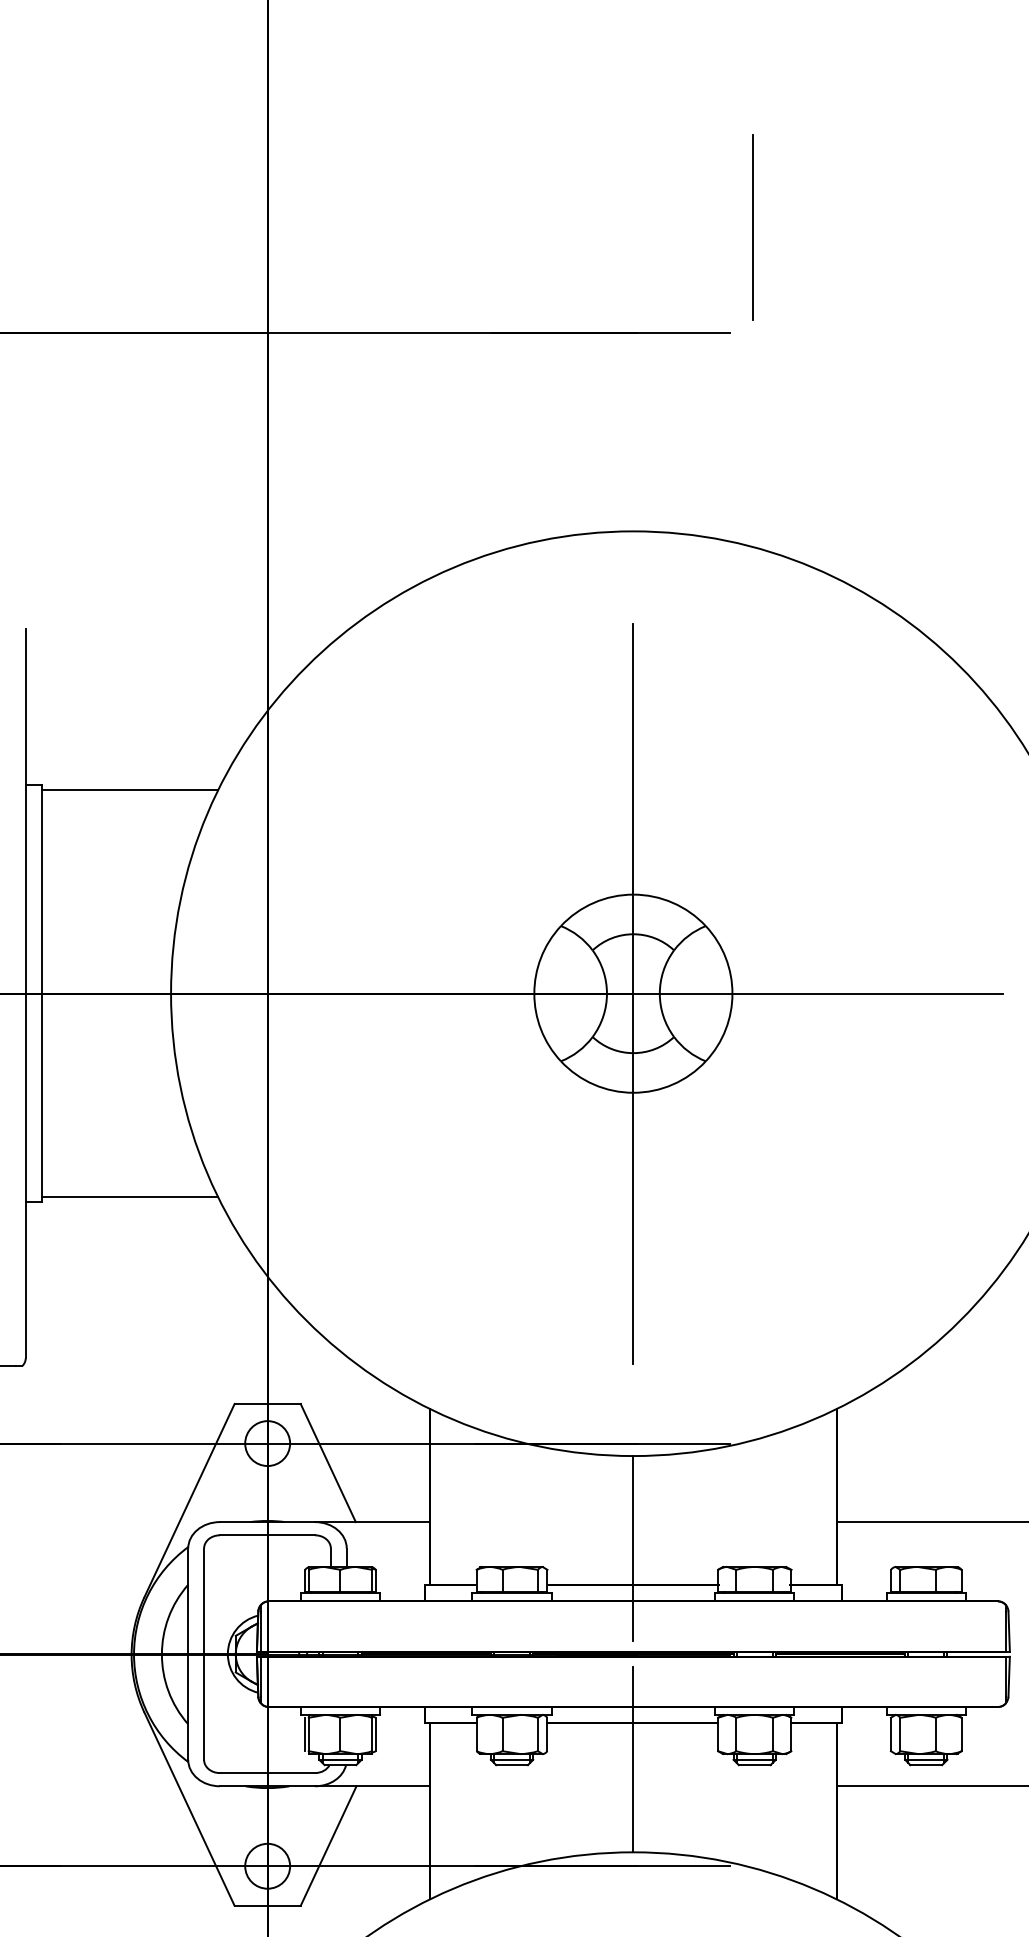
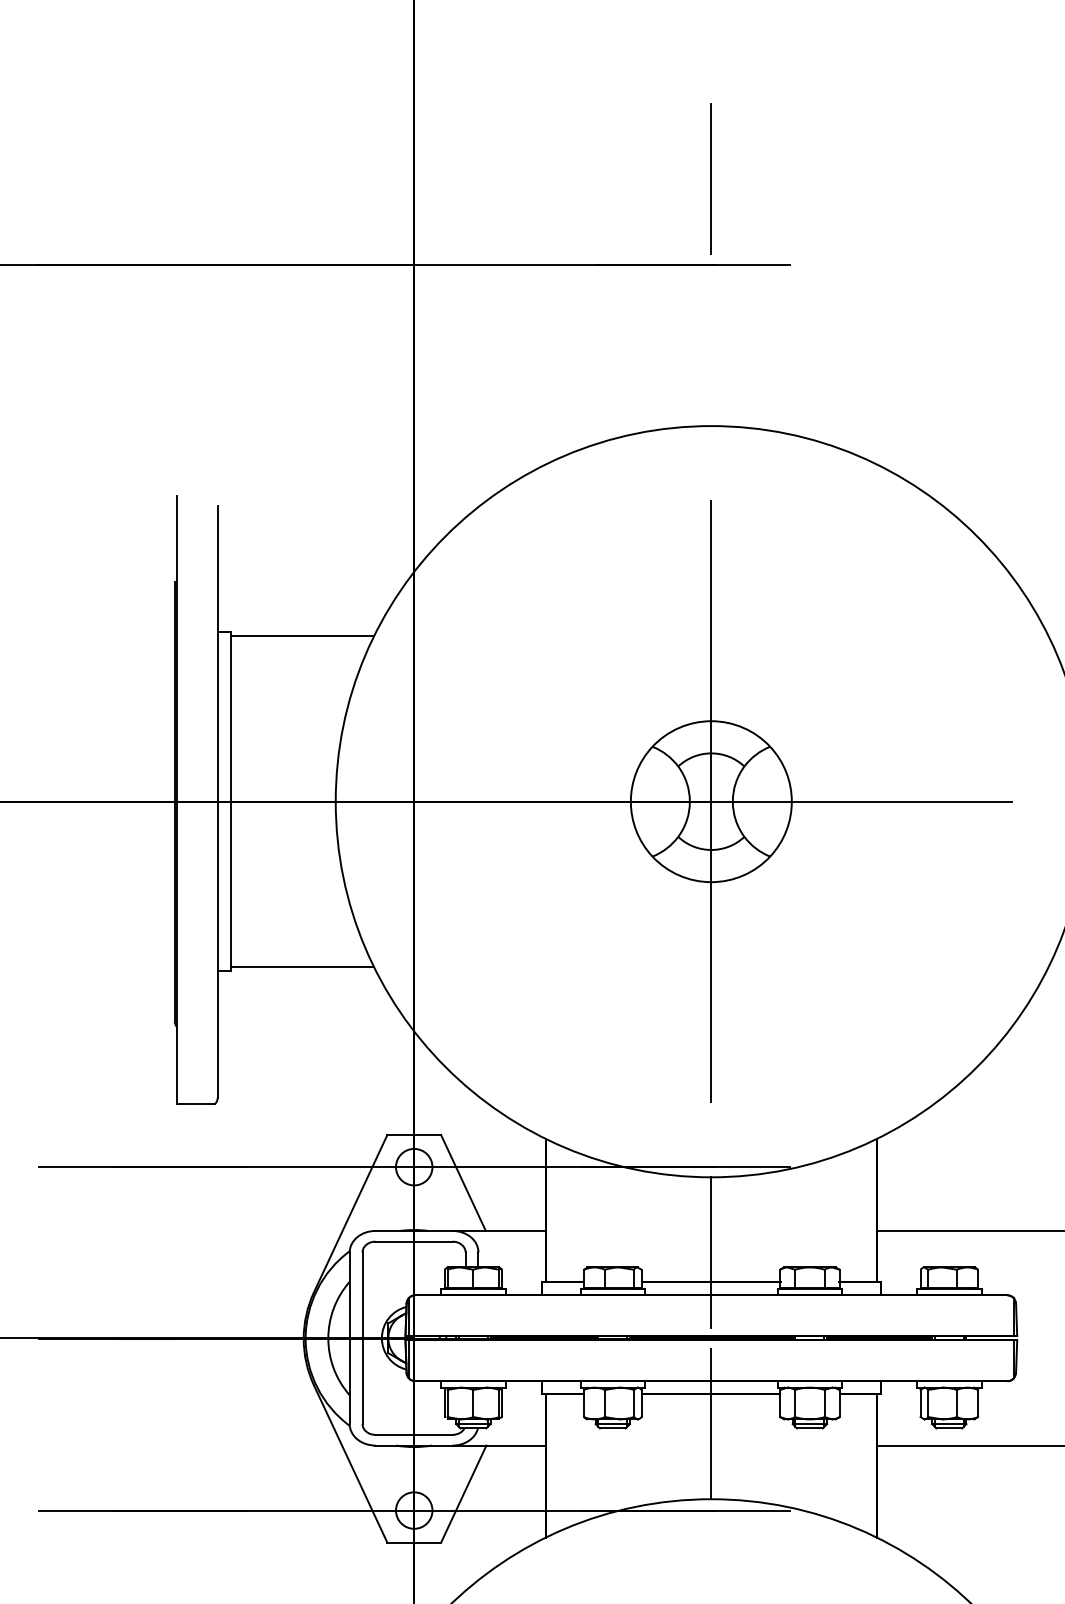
line: (751, 226) -> (710, 178), moved

